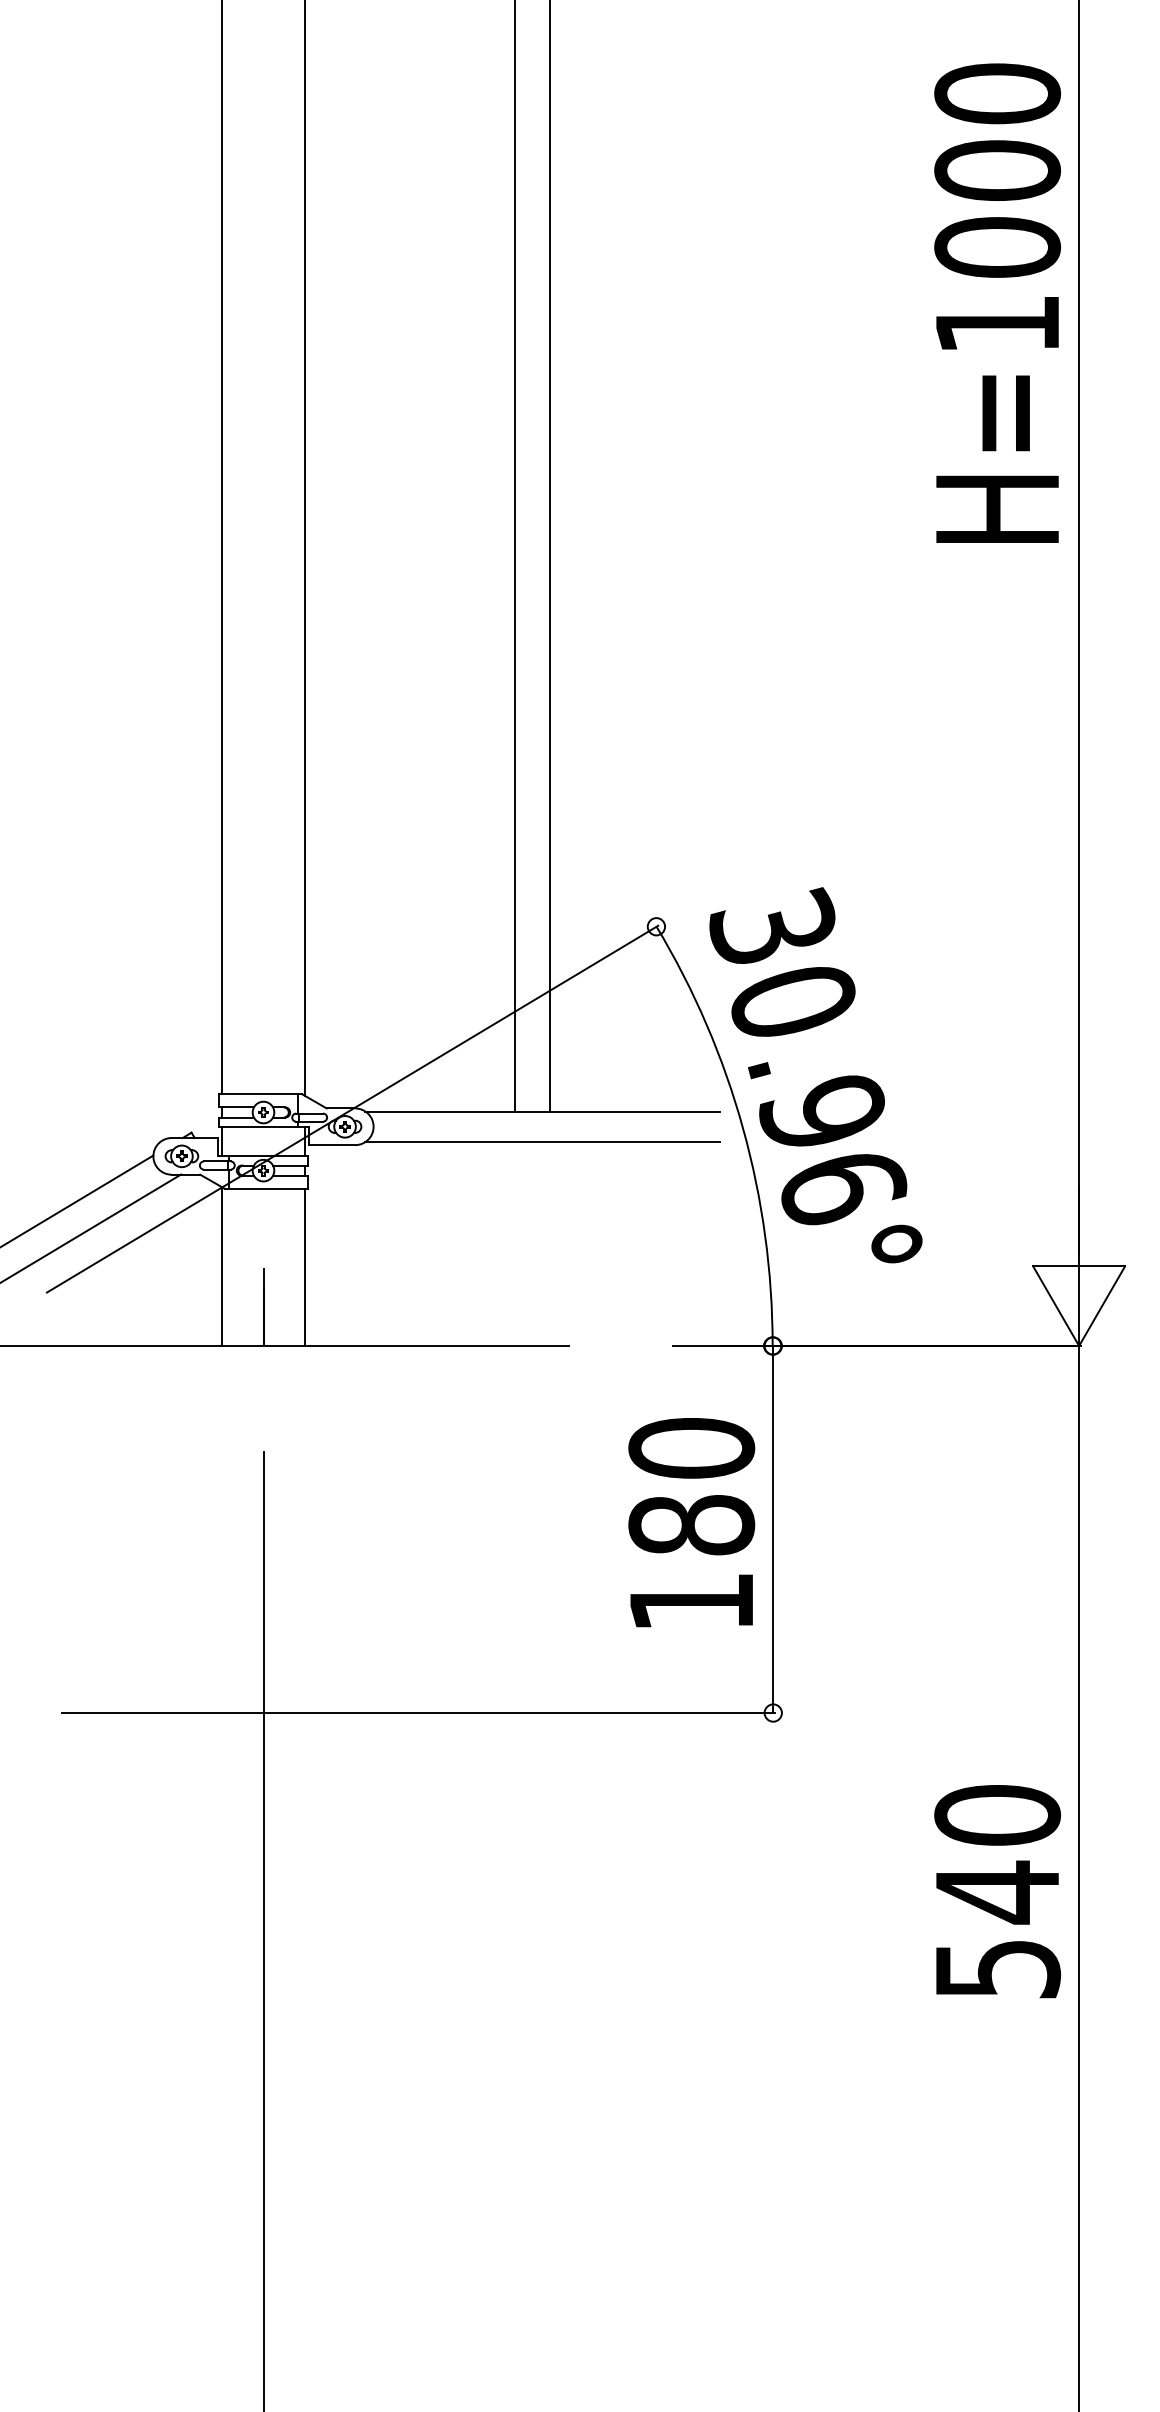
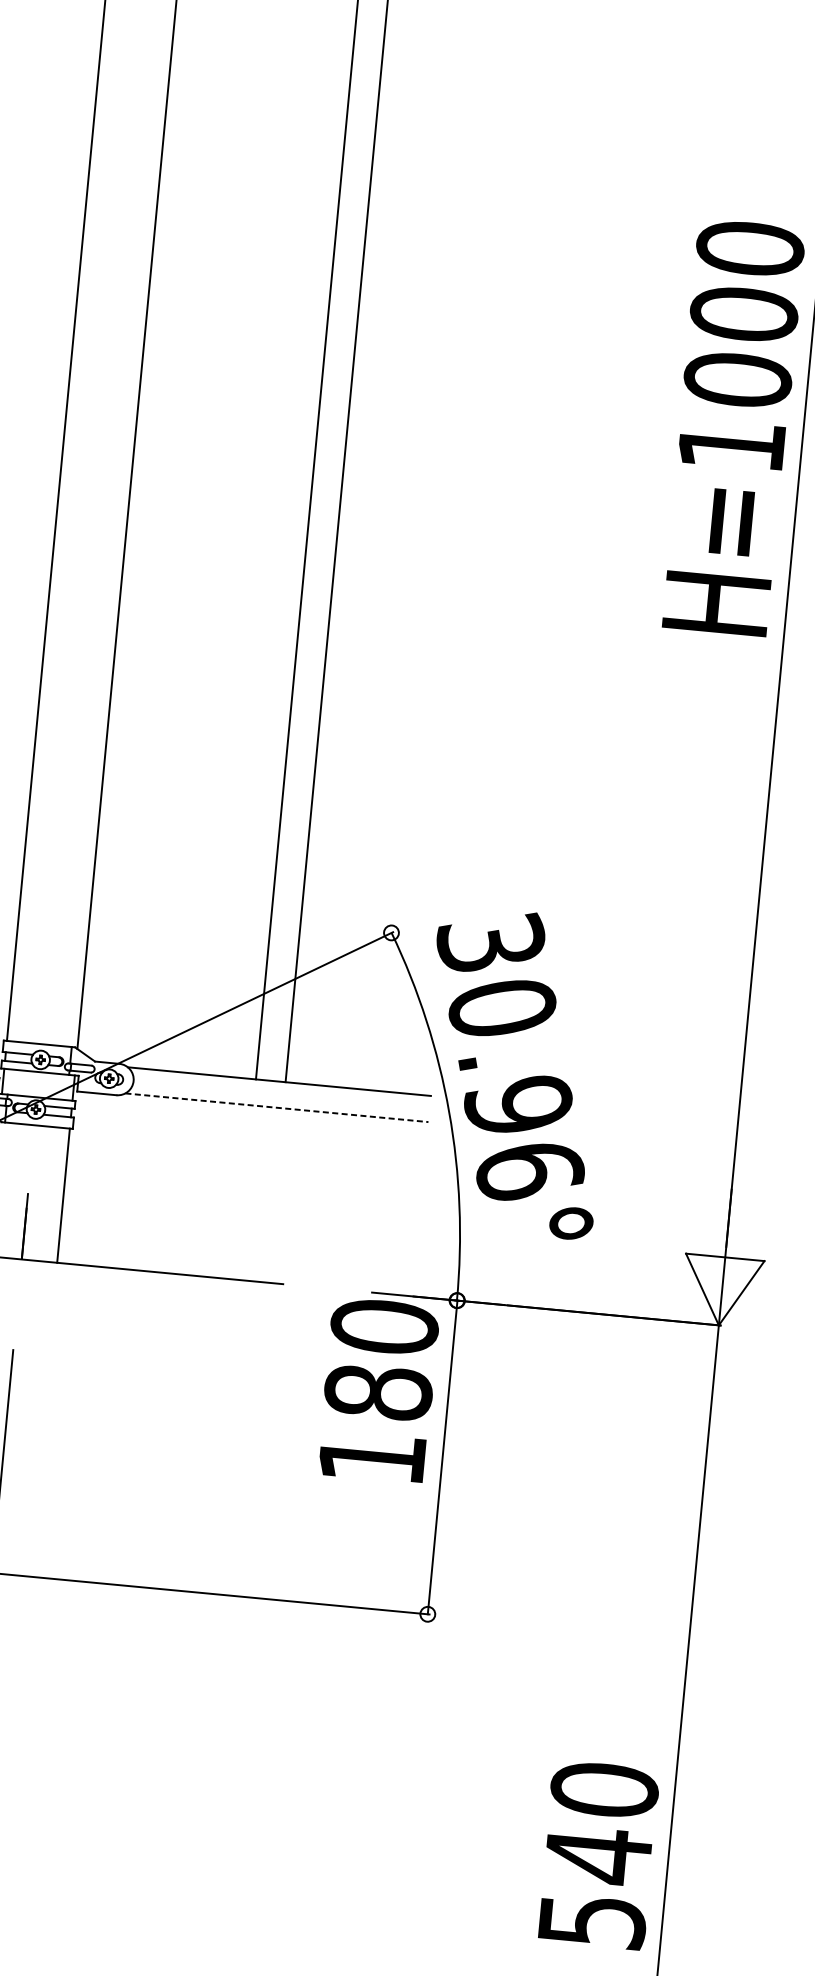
line: (543, 1142) -> (277, 1108), solid -> dashed
text: (691, 1522) -> (378, 1390), moved
text: (997, 1891) -> (598, 1855), moved

